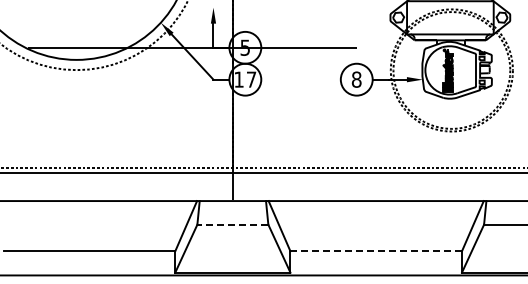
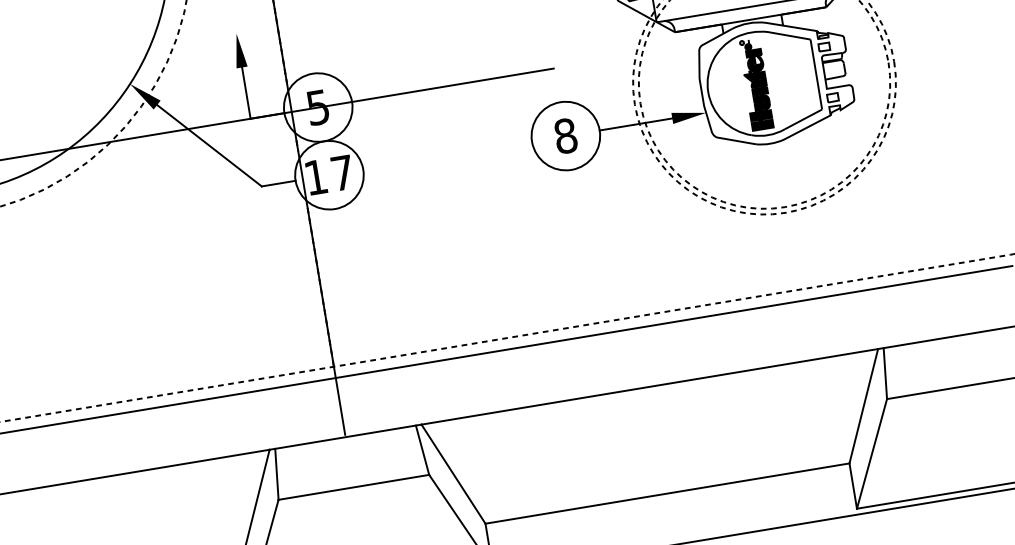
line: (232, 224) -> (353, 487), dashed -> solid
line: (376, 251) -> (668, 493), dashed -> solid

